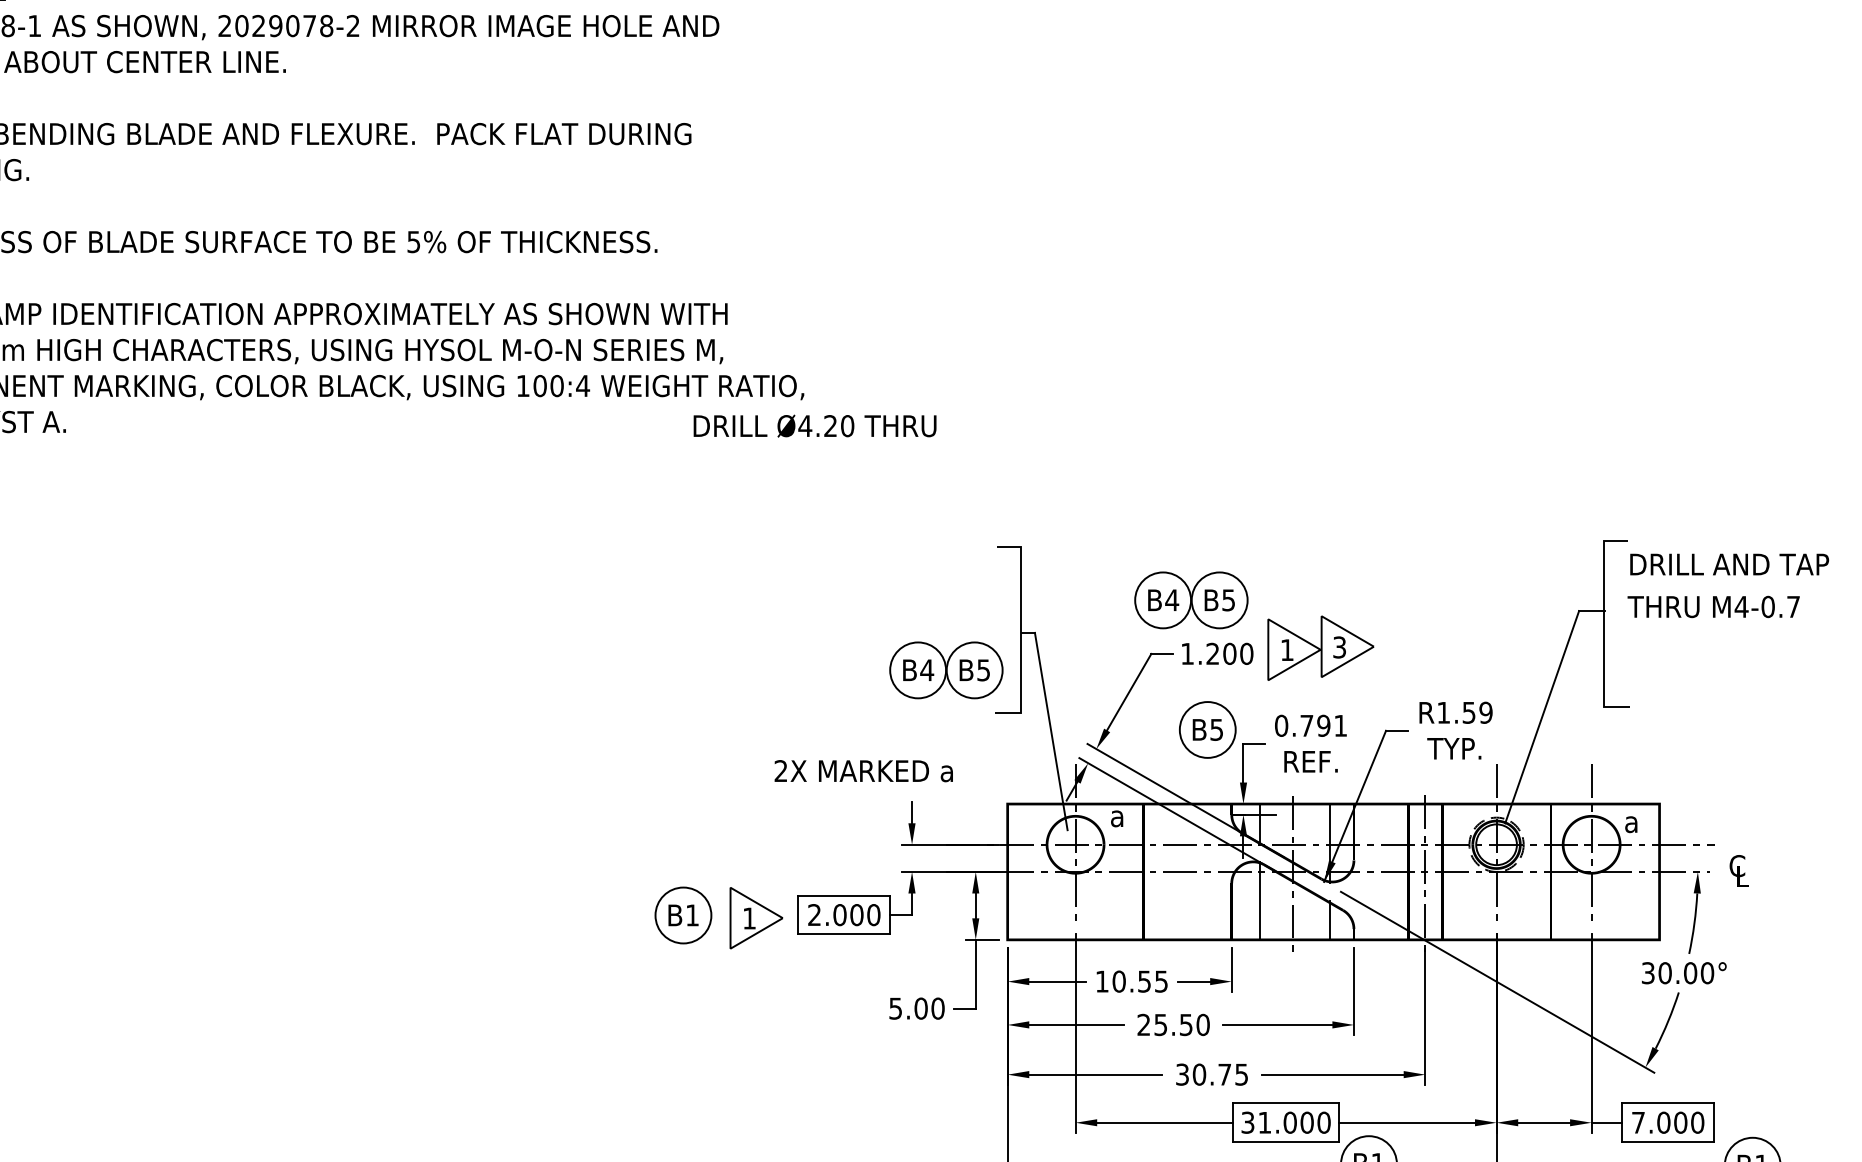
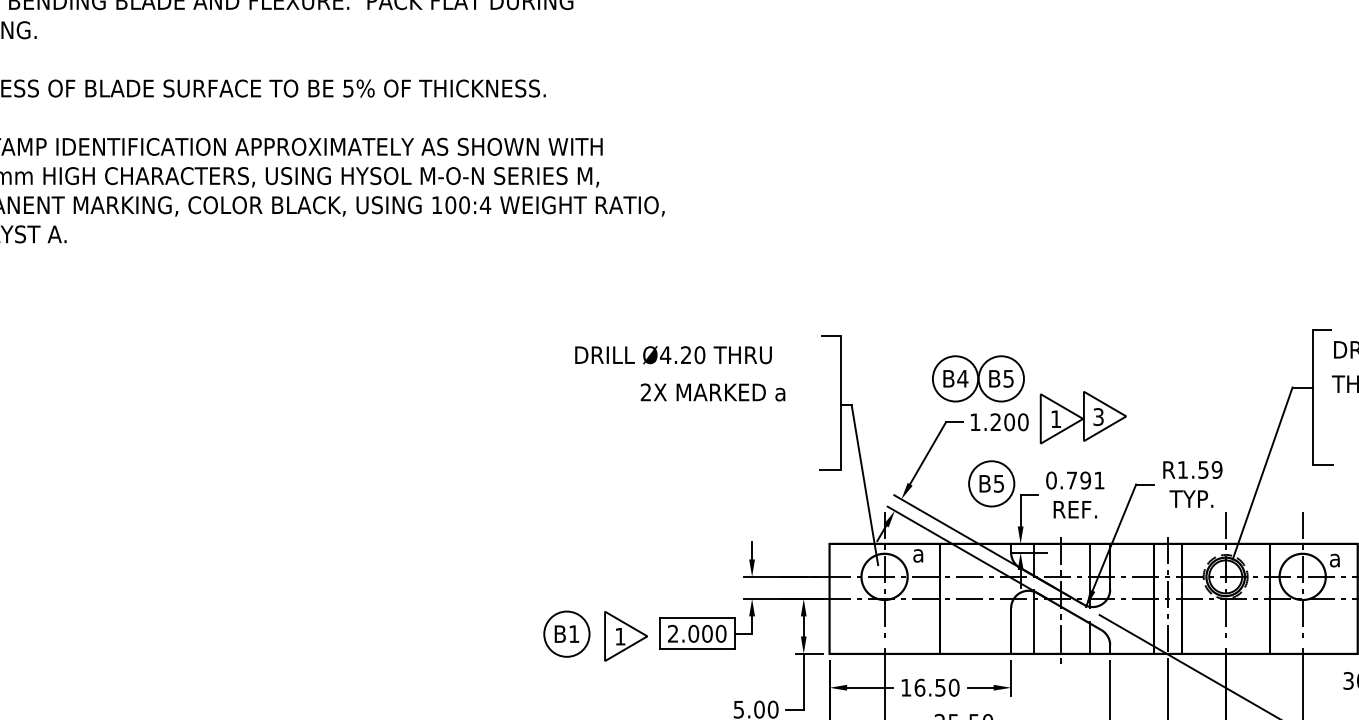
text: (814, 425) -> (673, 354), moved
part: (946, 670) -> (780, 435), removed
text: (863, 771) -> (712, 392), moved
text: (1140, 981) -> (937, 687), 10.55 -> 16.50

